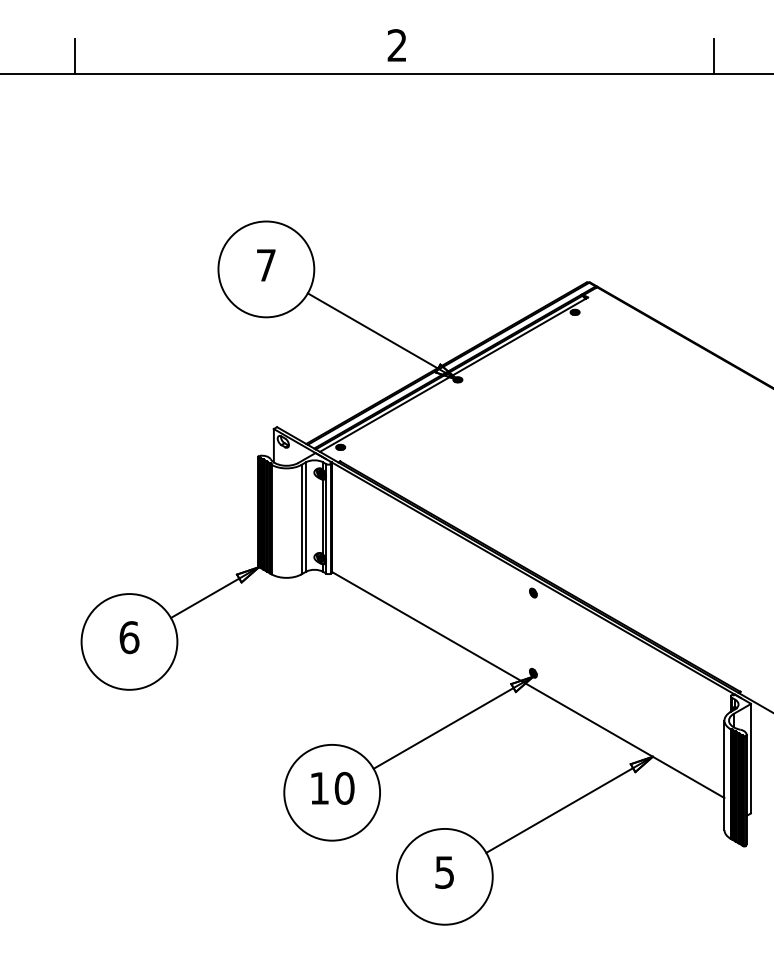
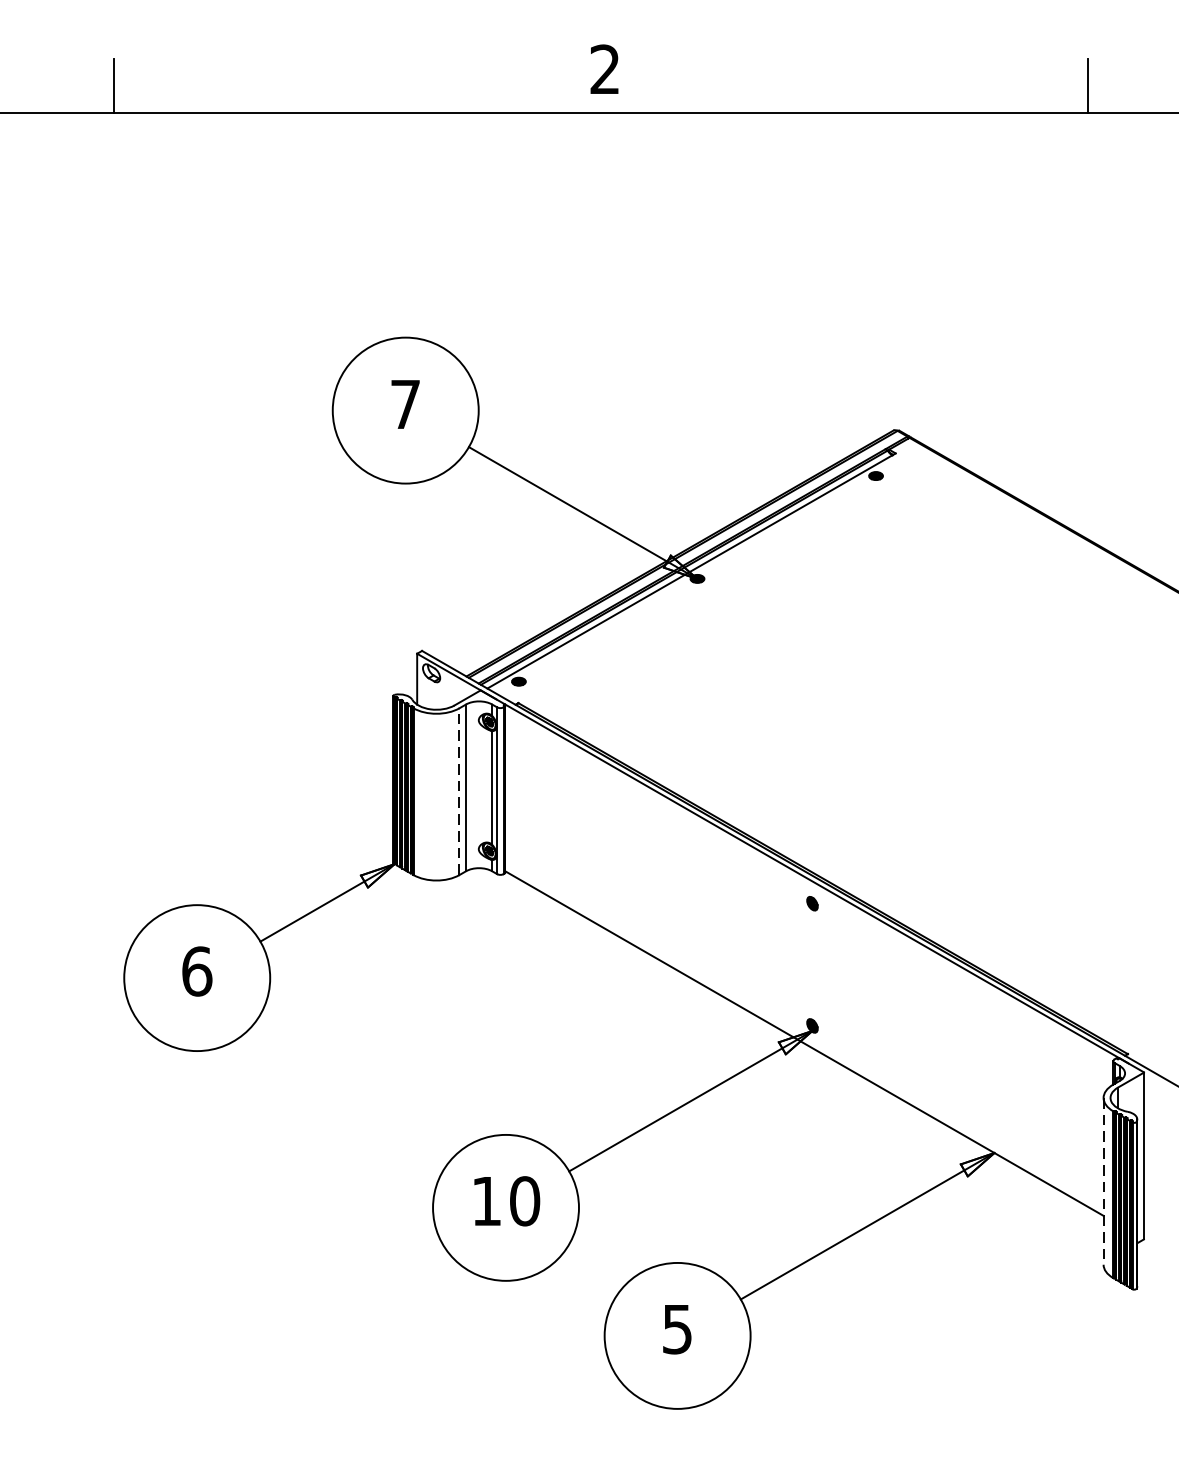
line: (301, 519) -> (459, 791), solid -> dashed
line: (724, 775) -> (1103, 1181), solid -> dashed

